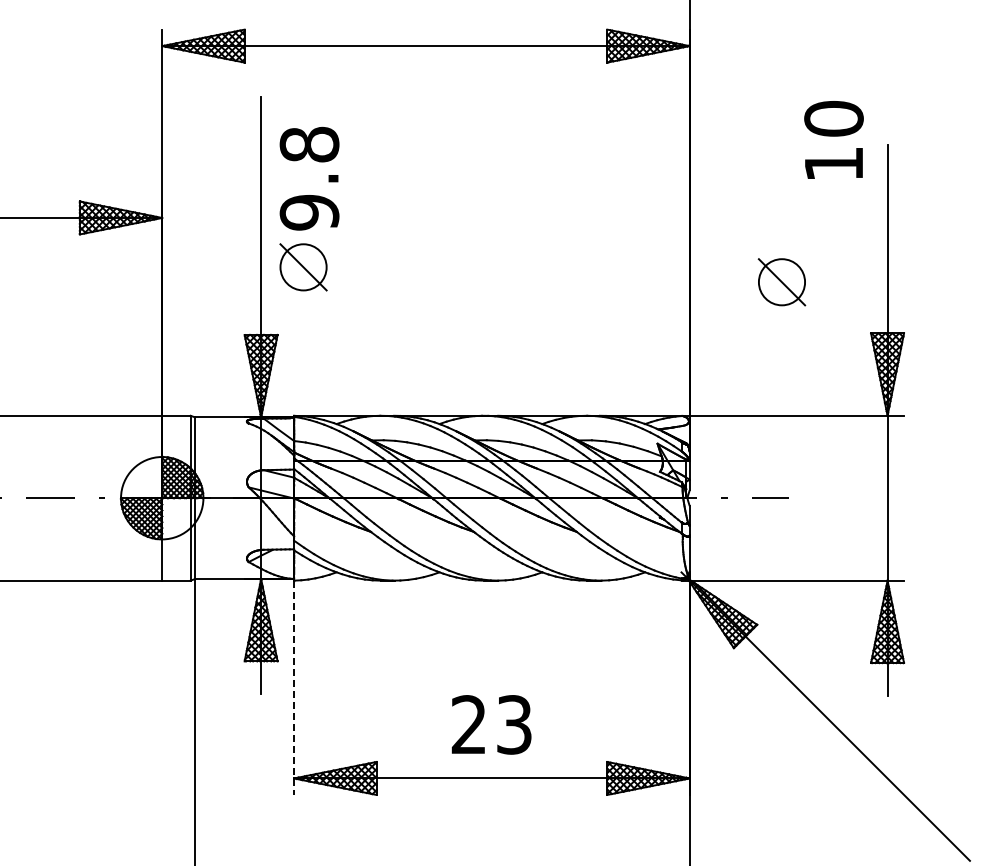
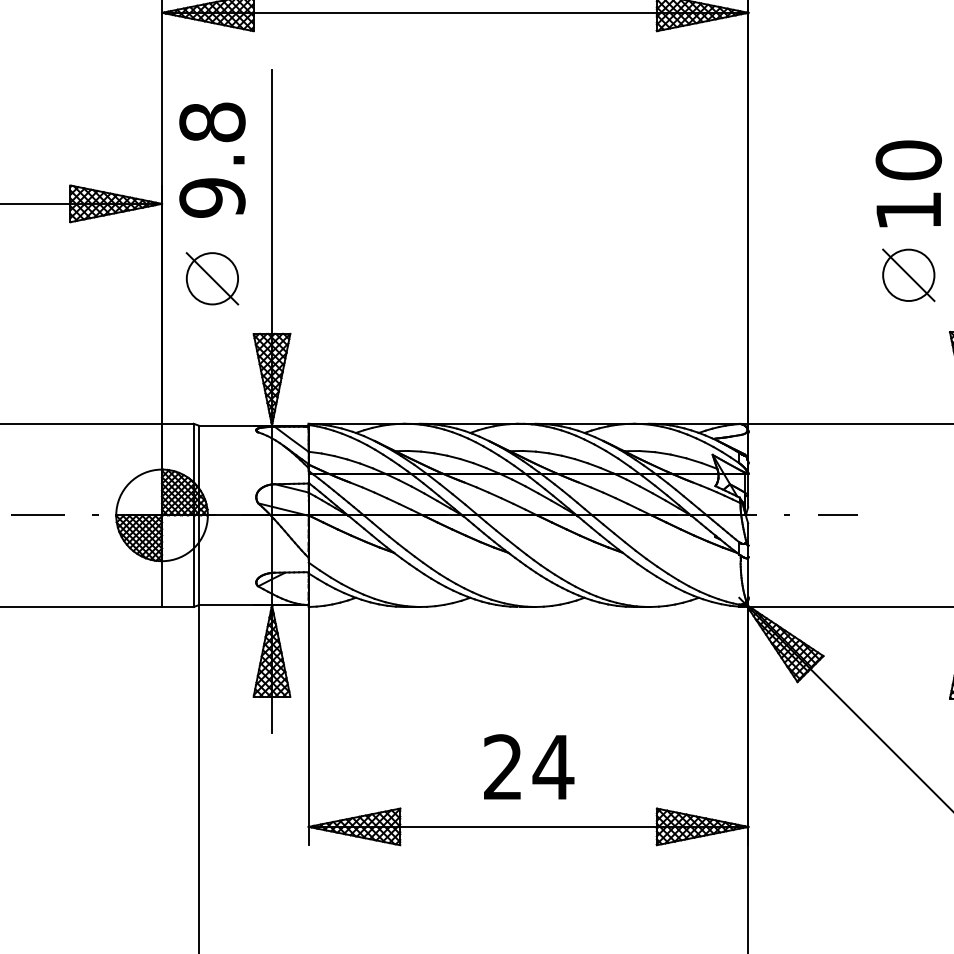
text: (833, 139) -> (908, 183), moved
text: (309, 178) -> (212, 159), moved
part: (303, 267) -> (212, 278), moved
part: (781, 282) -> (908, 275), moved
line: (294, 688) -> (309, 726), dashed -> solid
text: (514, 724) -> (553, 766), 23 -> 24

